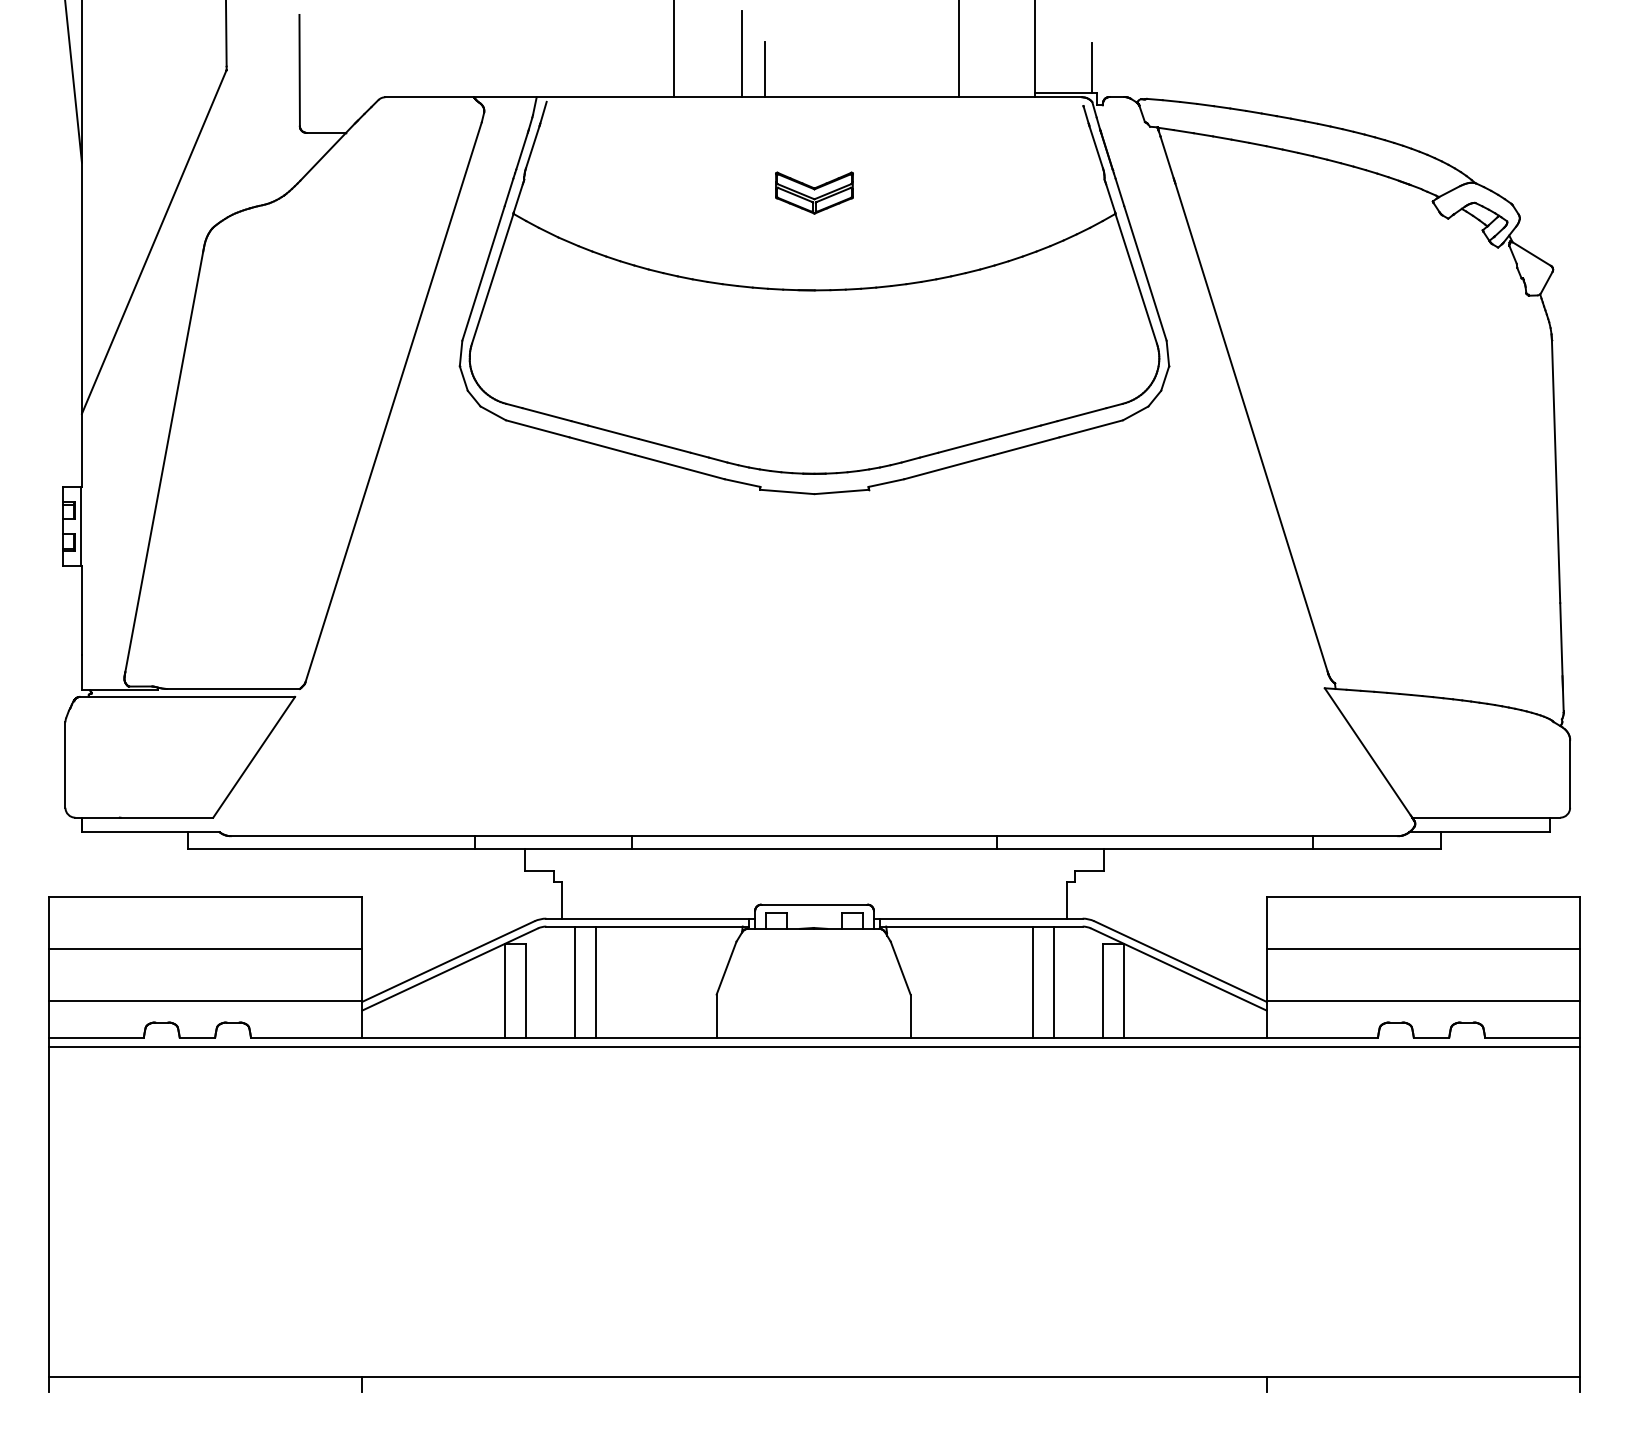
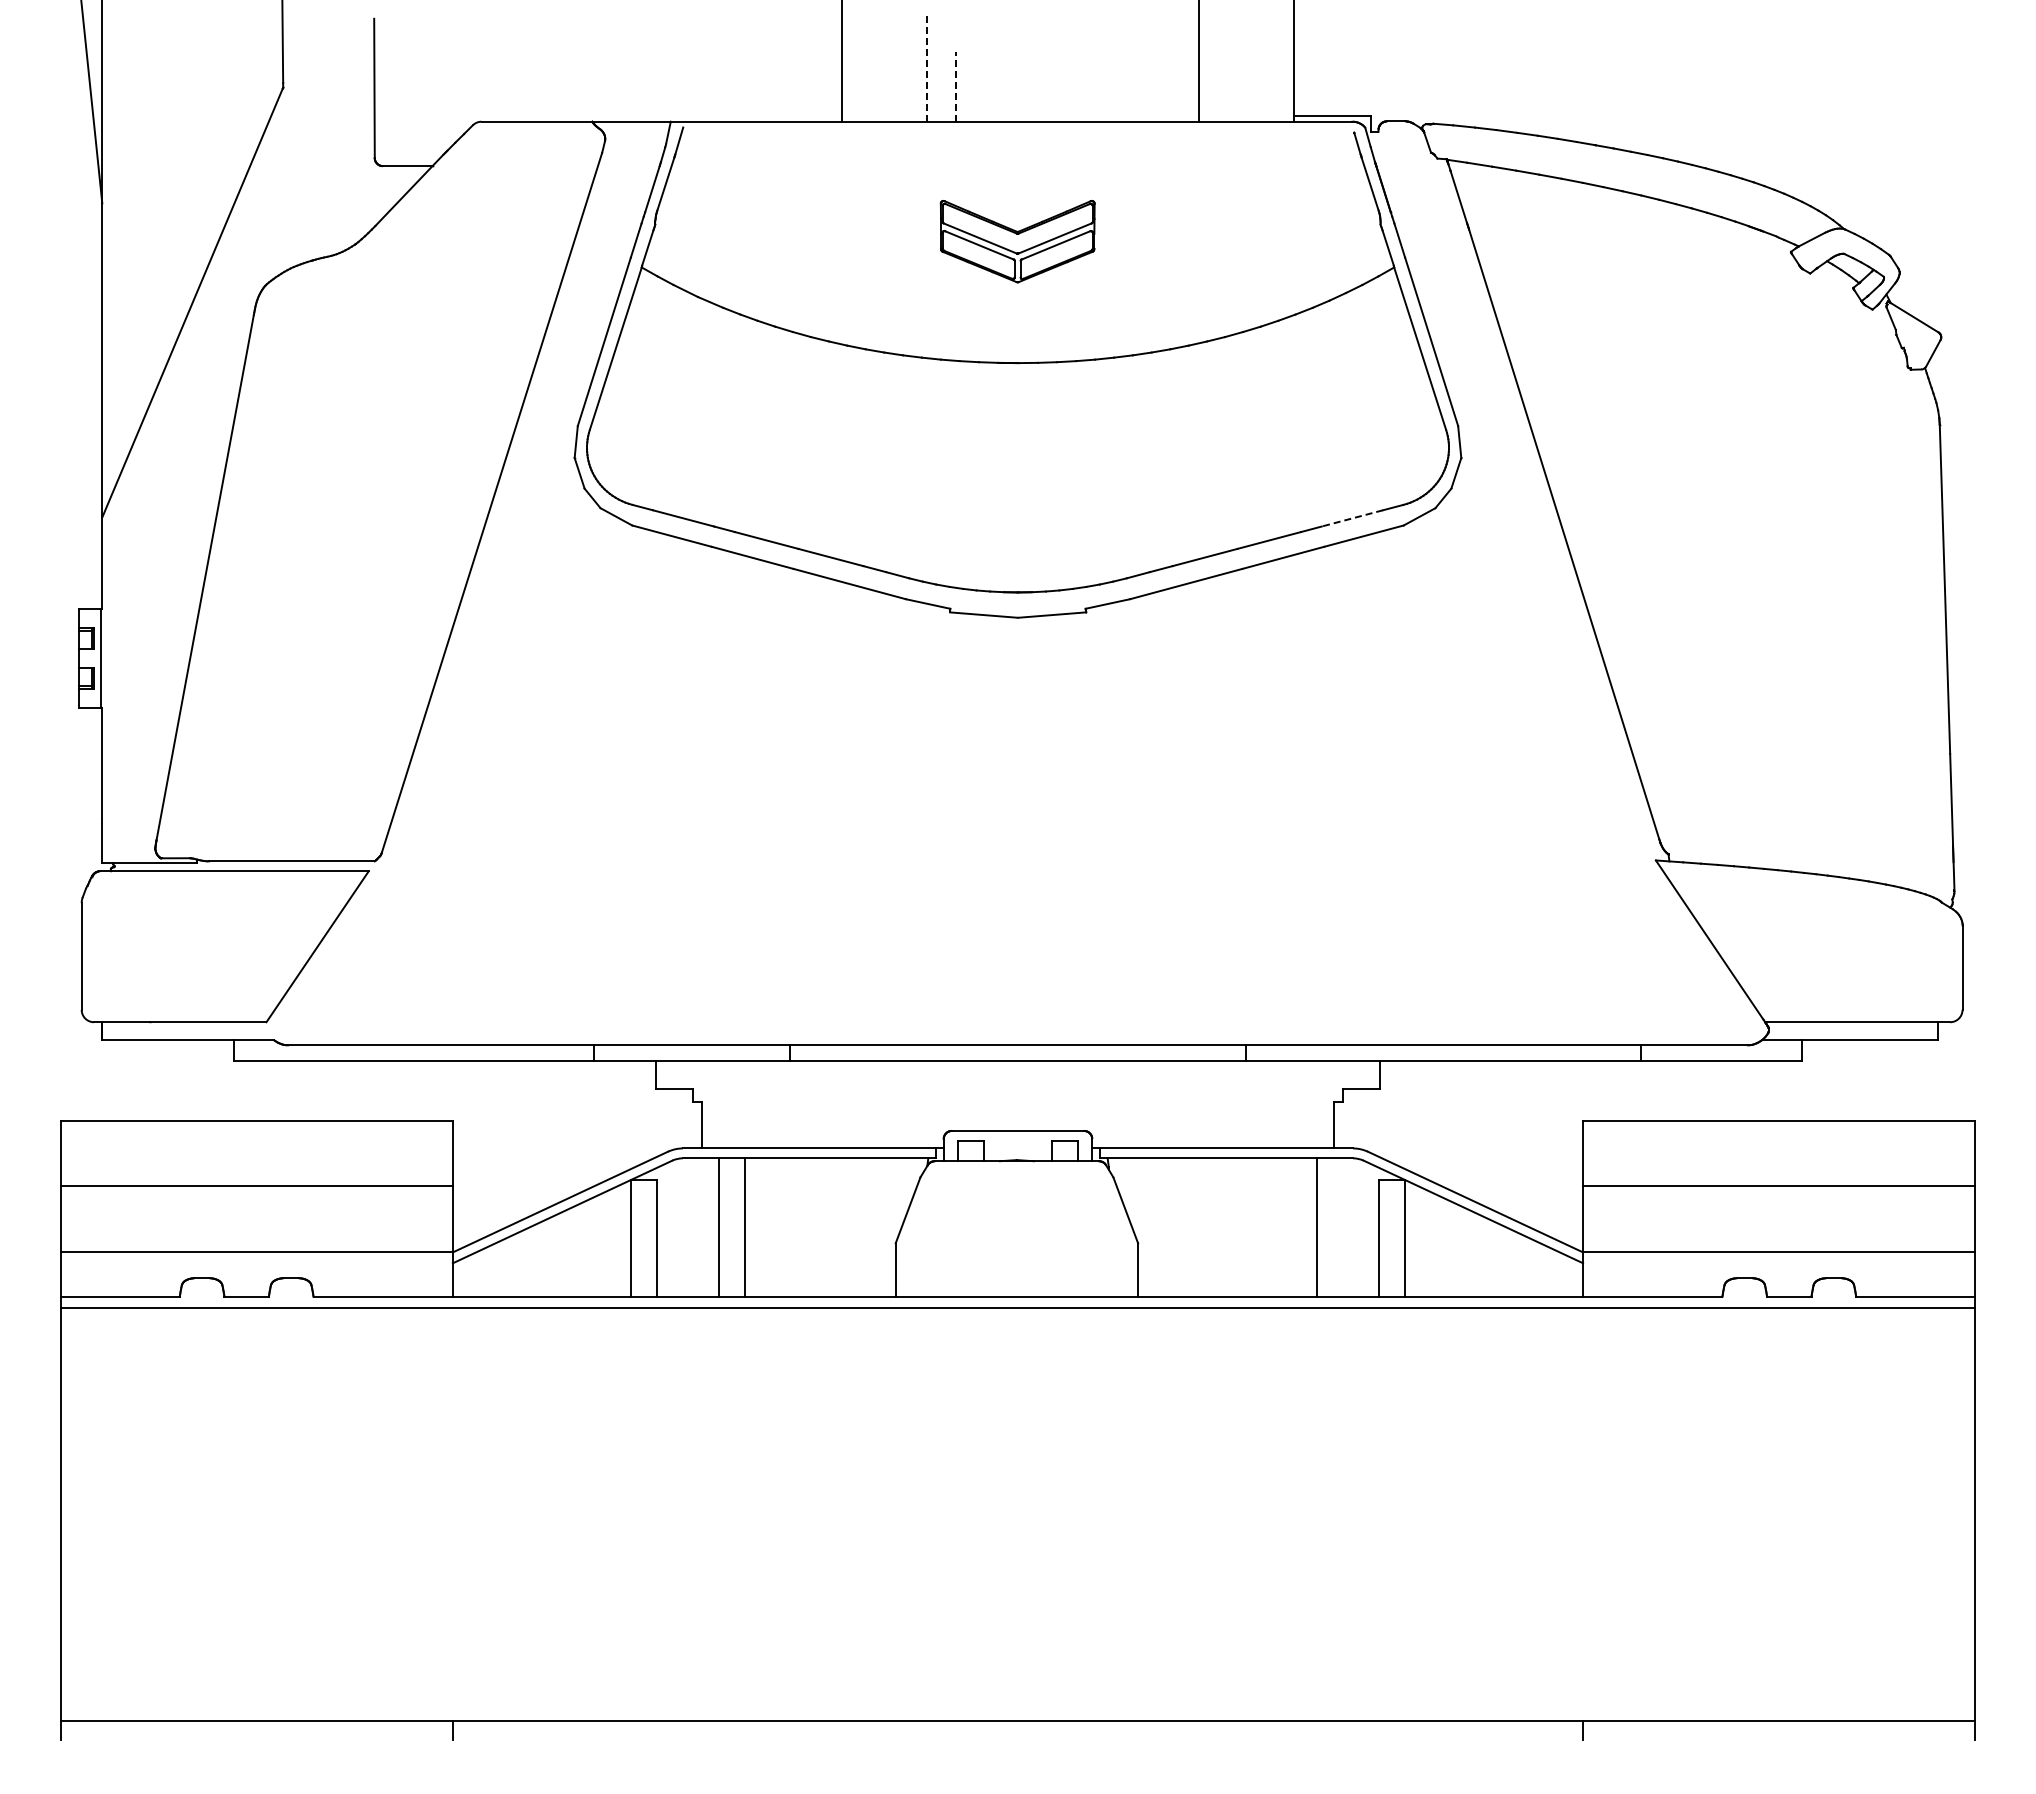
line: (742, 53) -> (927, 67), solid -> dashed
line: (1092, 67) -> (1365, 84), removed
line: (765, 69) -> (956, 86), solid -> dashed
part: (814, 193) -> (1018, 241), size x1.6
line: (1082, 414) -> (1352, 518), solid -> dashed
line: (1032, 981) -> (1290, 1227), removed

